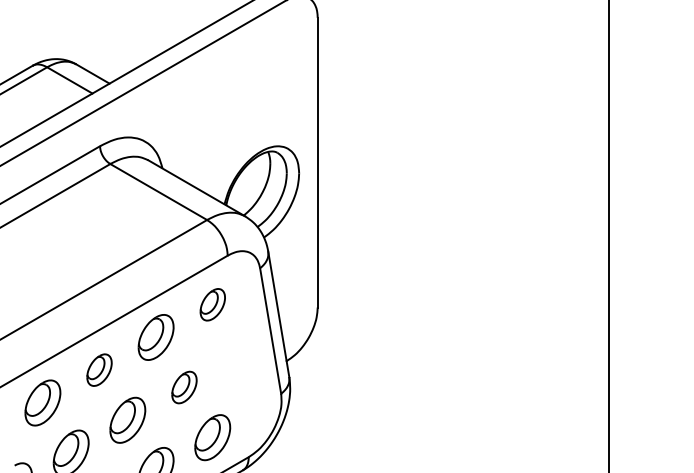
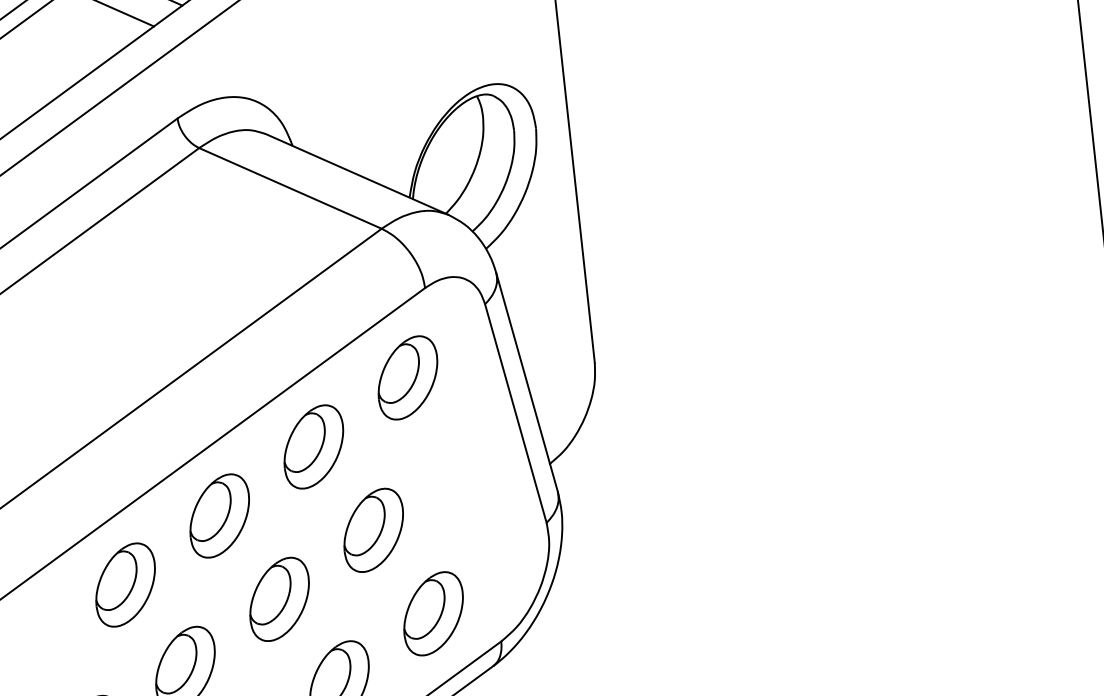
part: (212, 304) -> (407, 377), size x1.43
part: (99, 369) -> (219, 514), size x1.43
part: (184, 387) -> (373, 530), size x1.43

